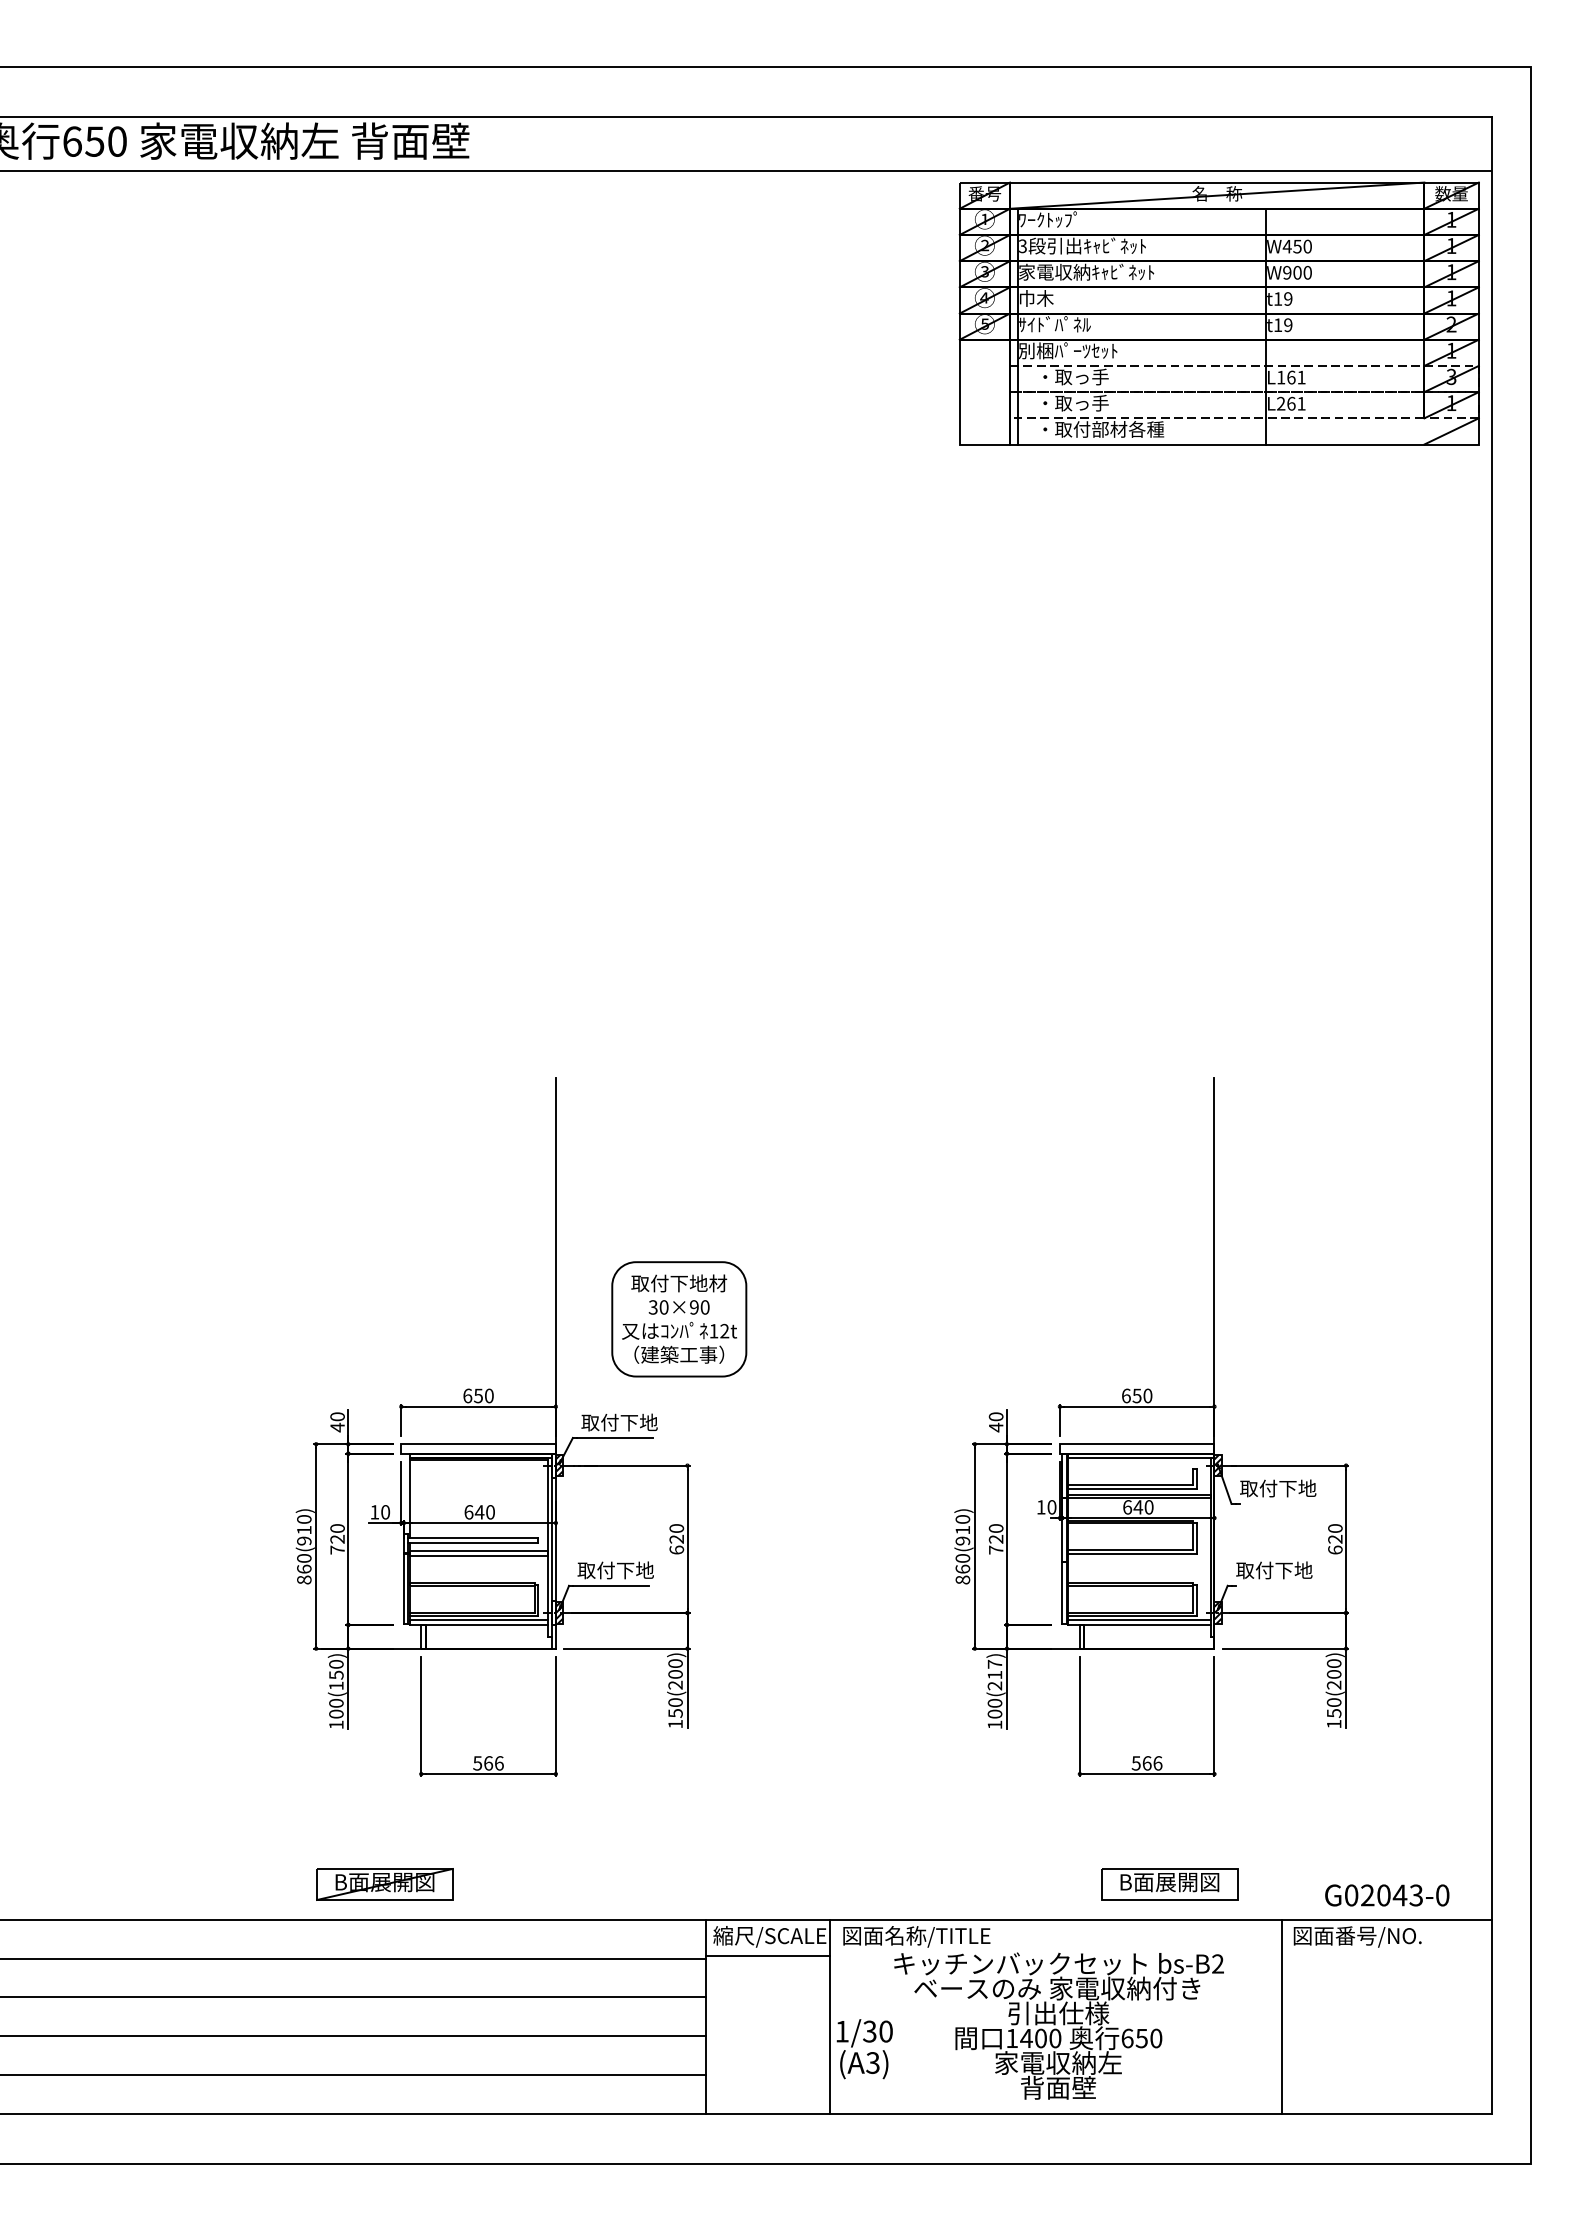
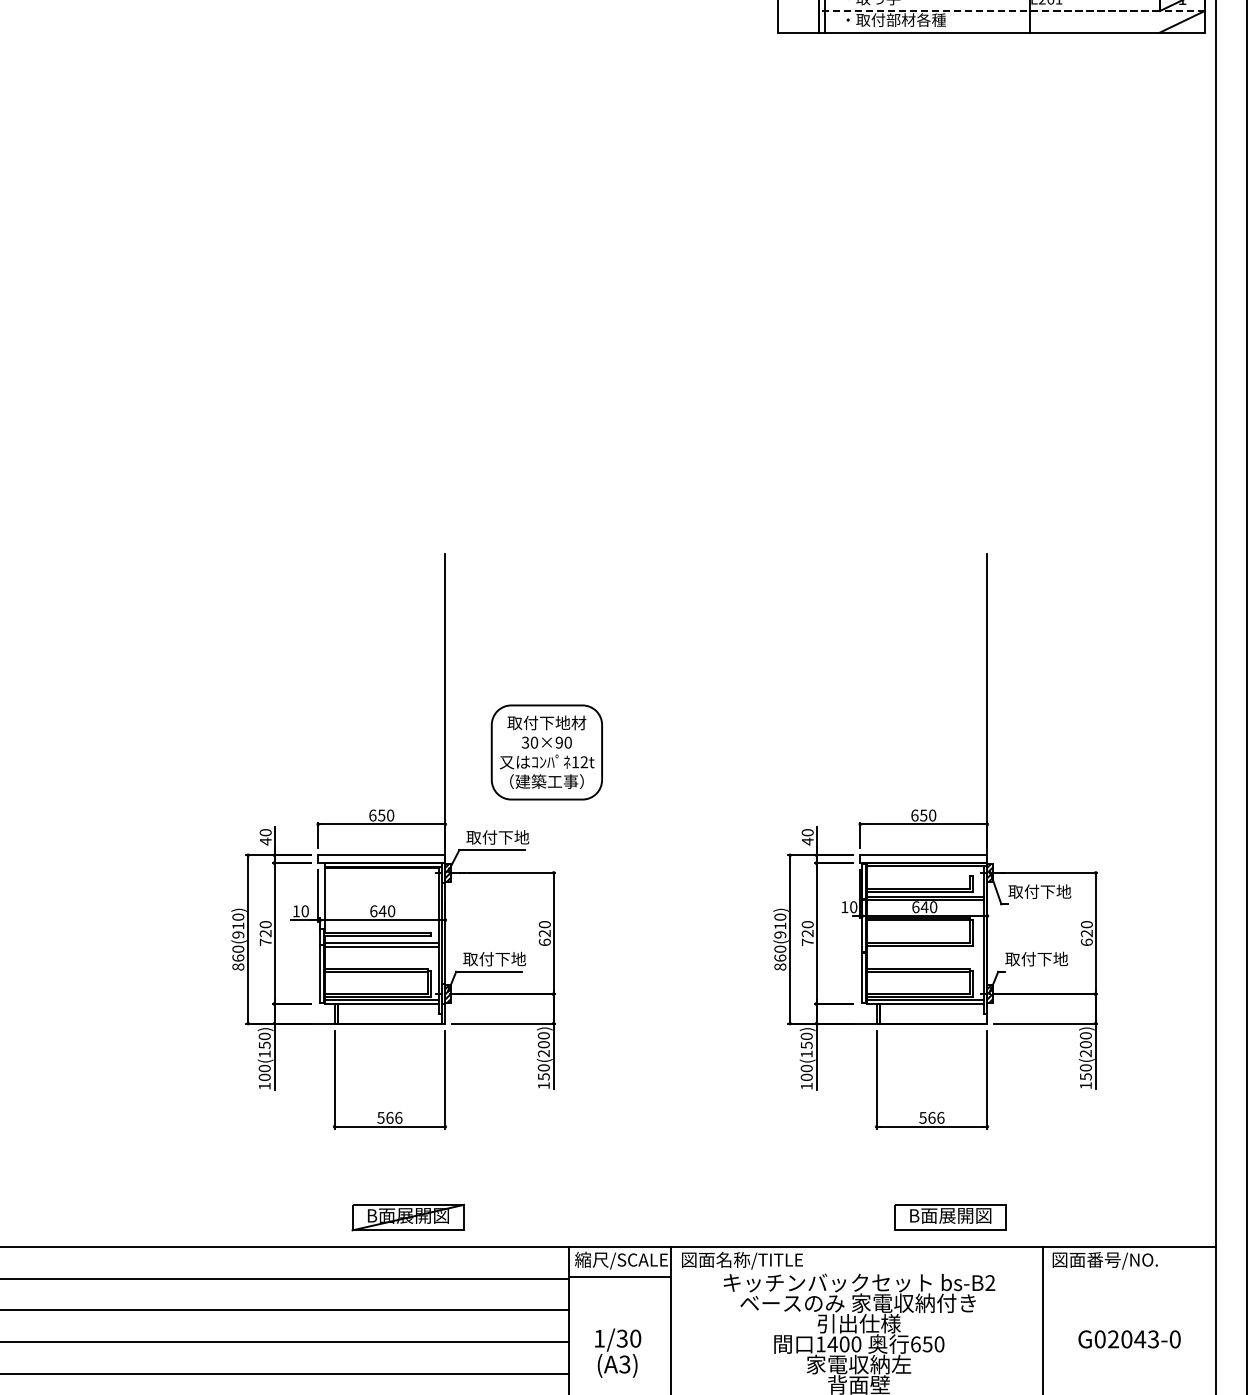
text: (994, 1674) -> (806, 1044), 100(217) -> 100(150)
part: (384, 1884) -> (408, 1217), moved
text: (1387, 1895) -> (1129, 1339), moved
text: (864, 2049) -> (617, 1353), moved

